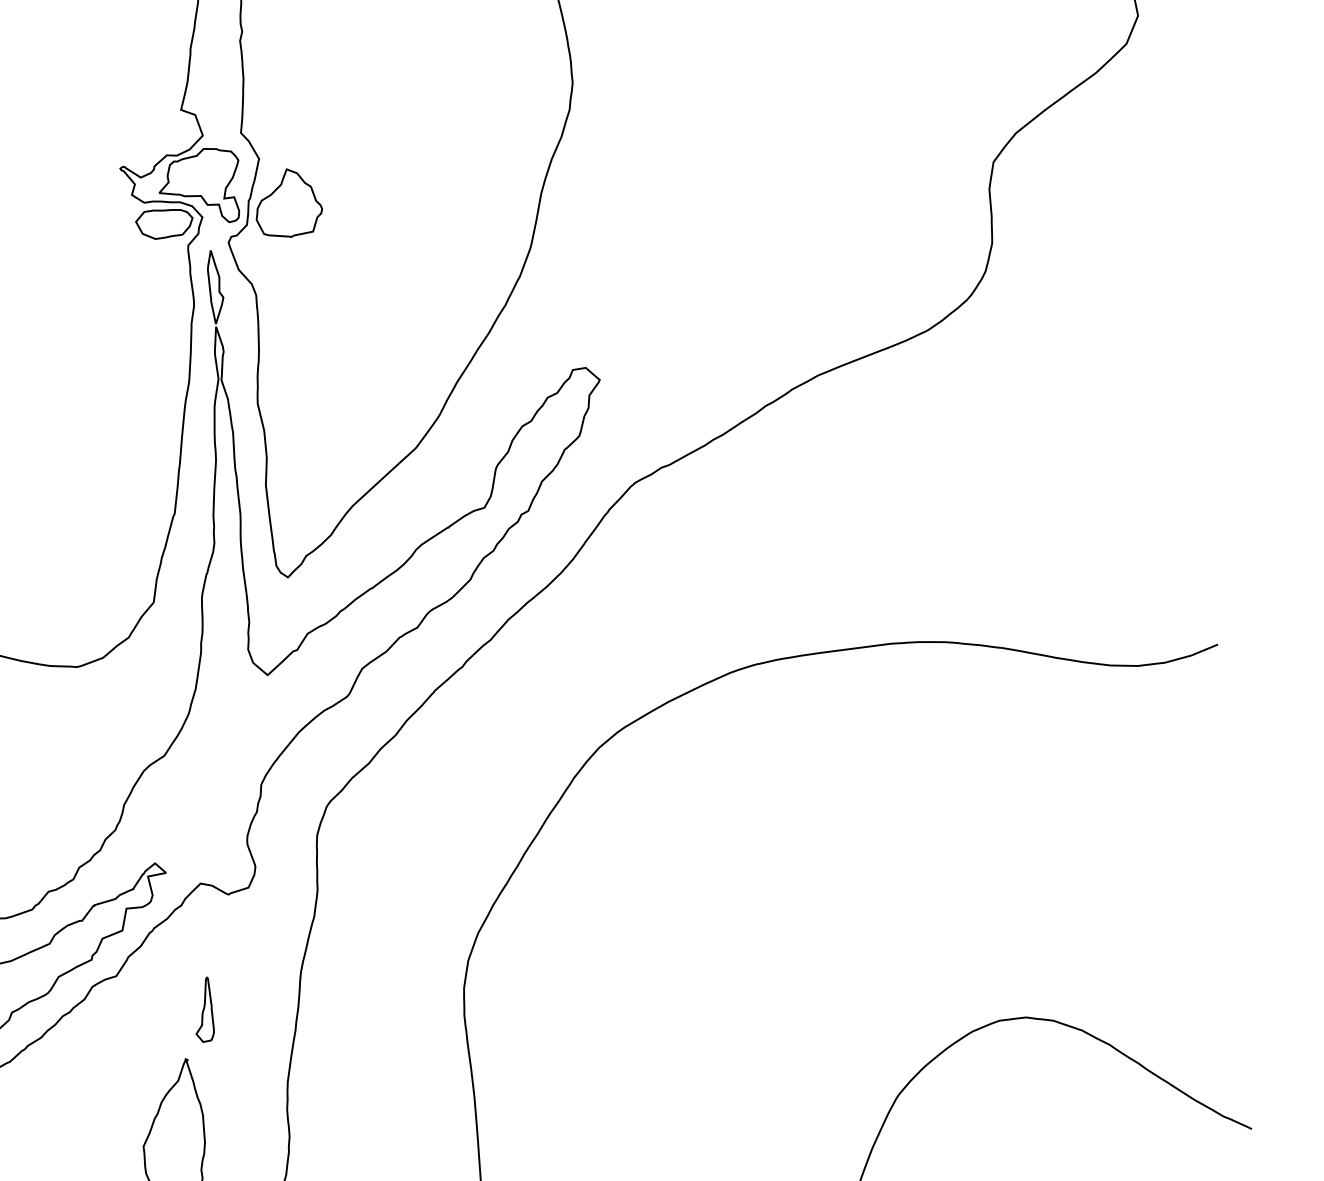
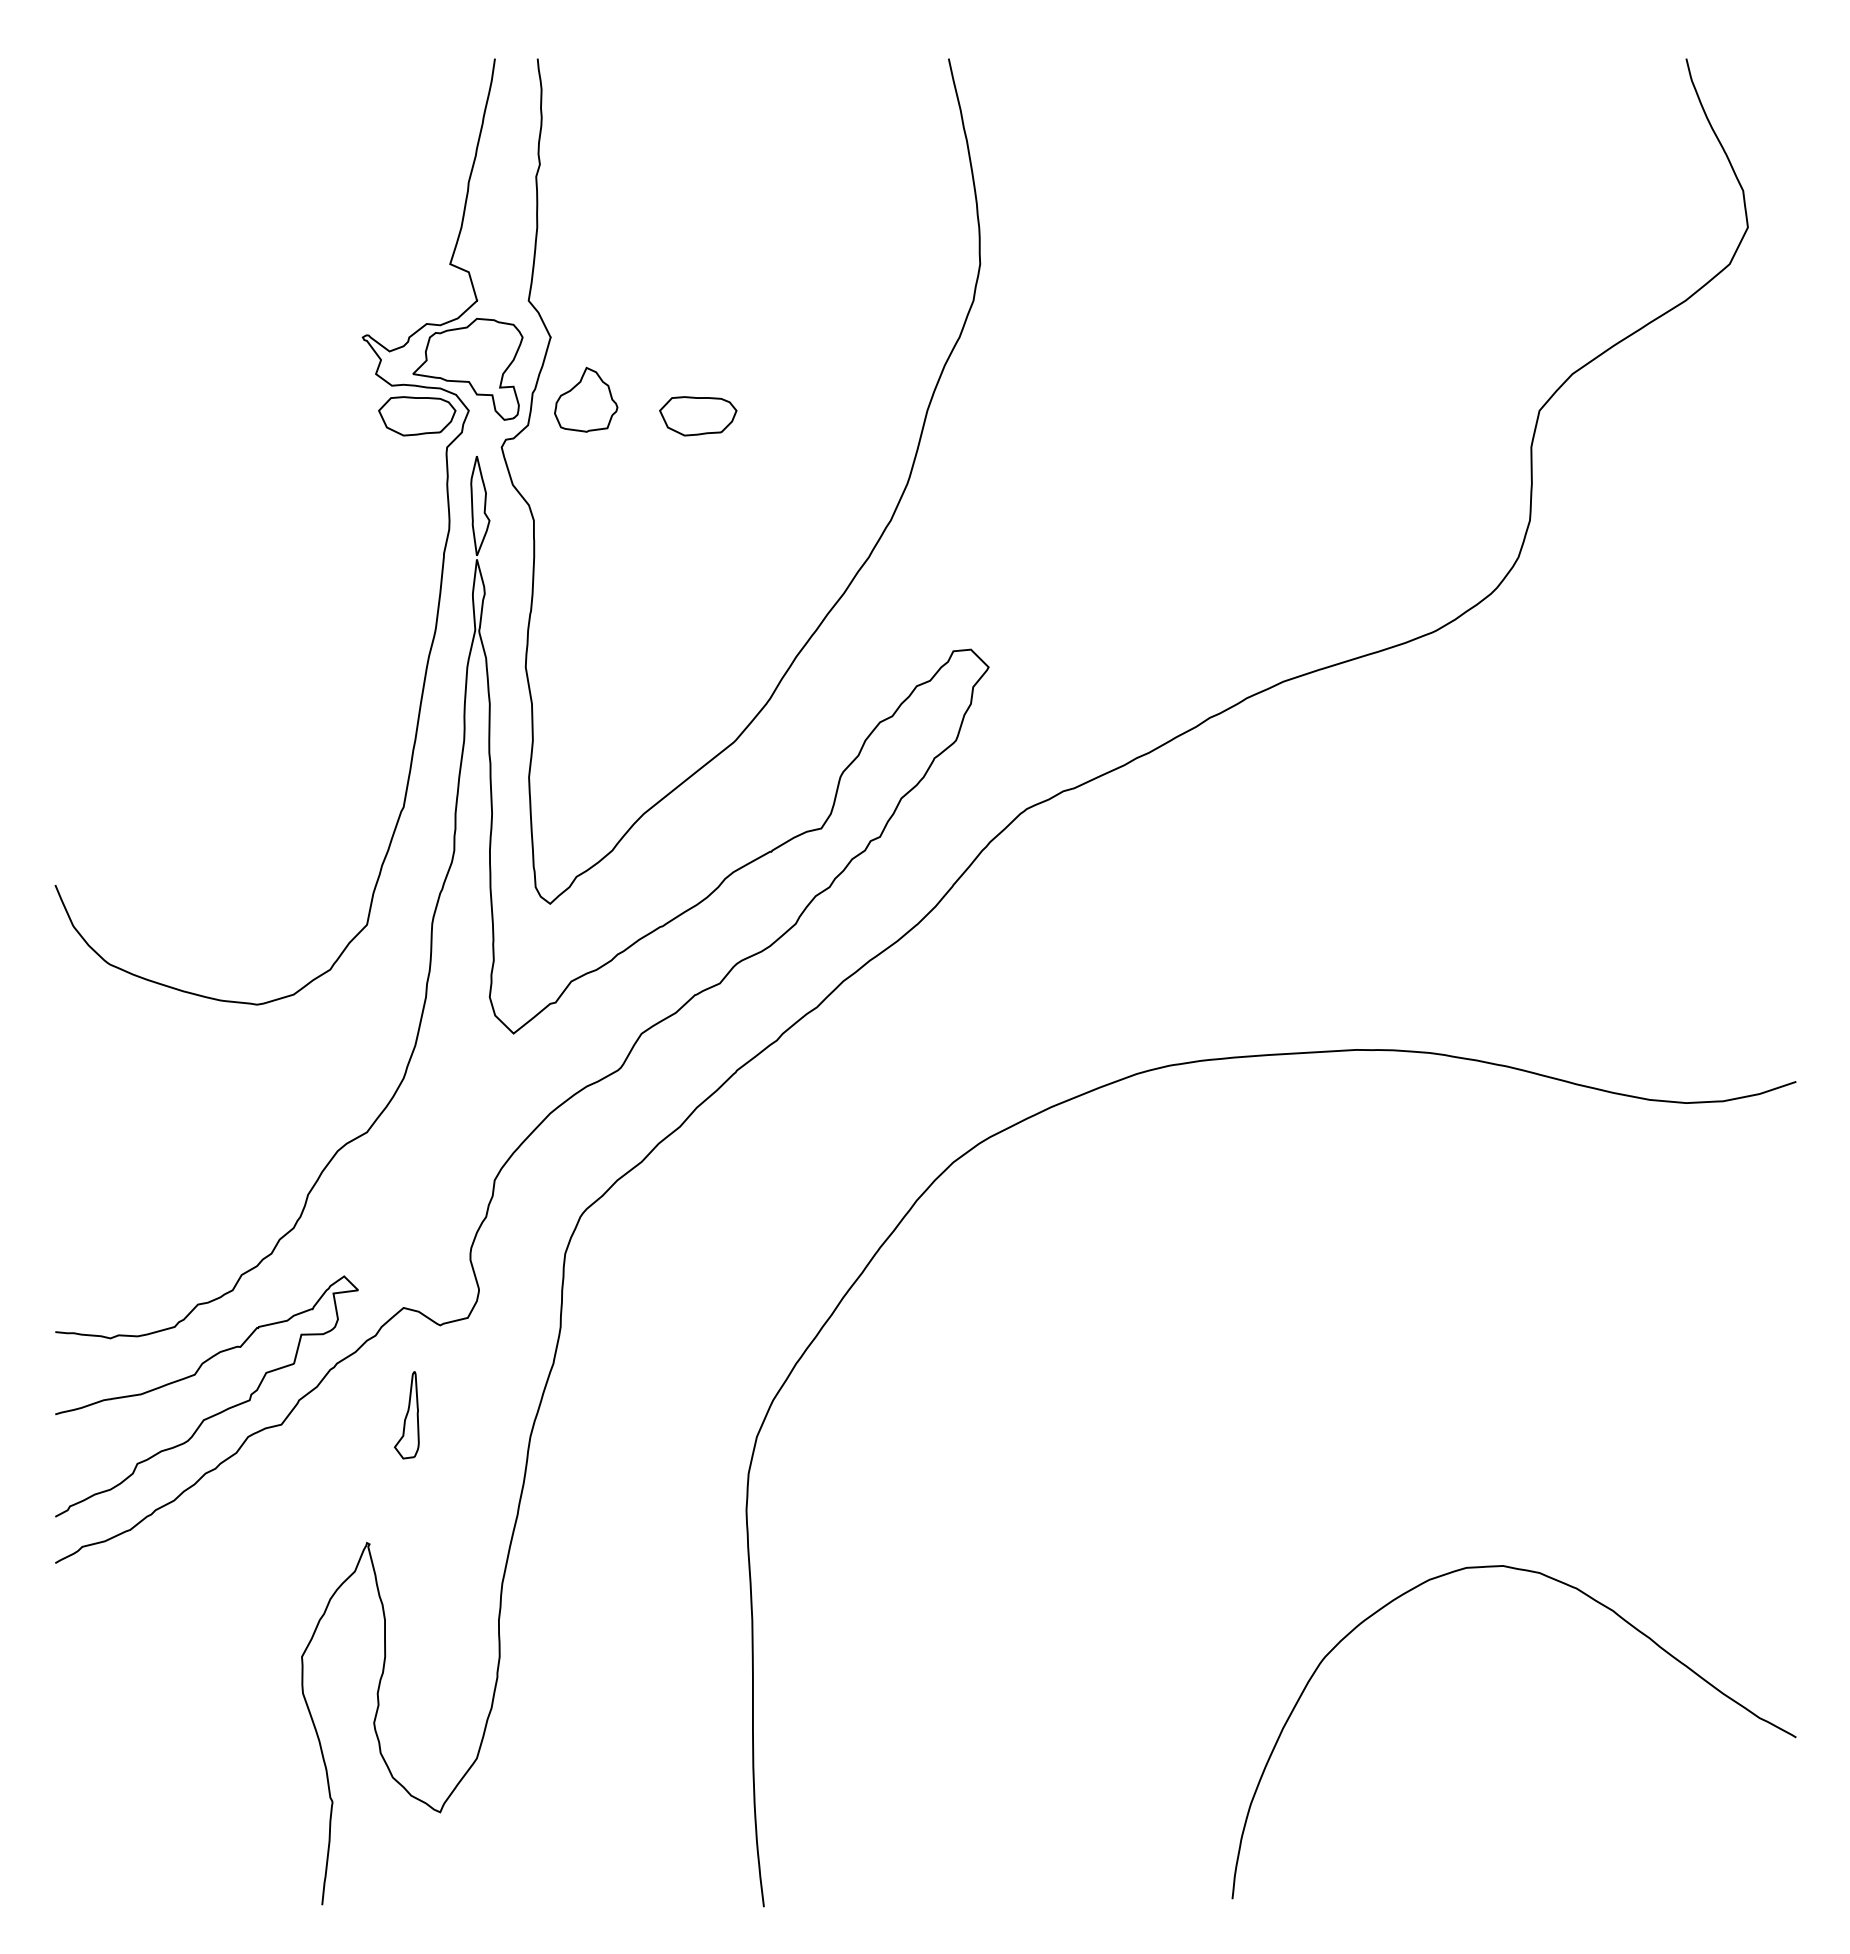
part: (288, 202) -> (585, 399), size x0.7
part: (372, 209) -> (698, 416), added
part: (203, 1010) -> (406, 1415), moved

